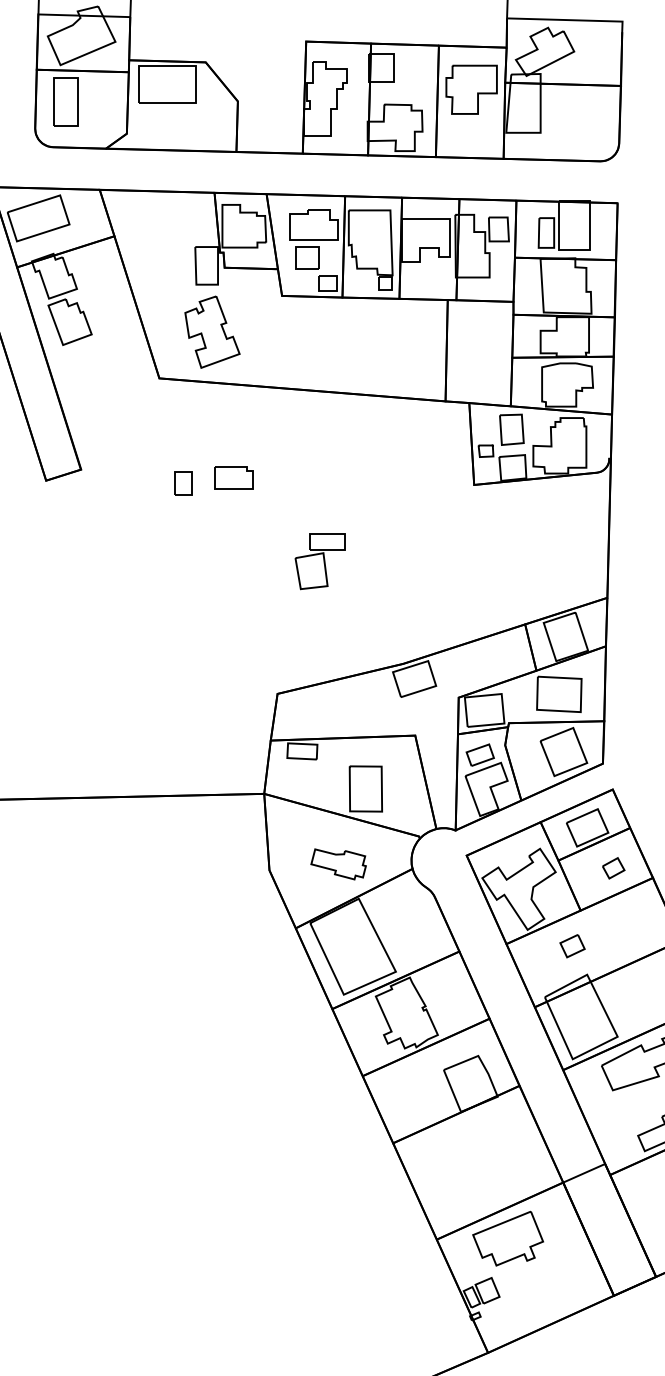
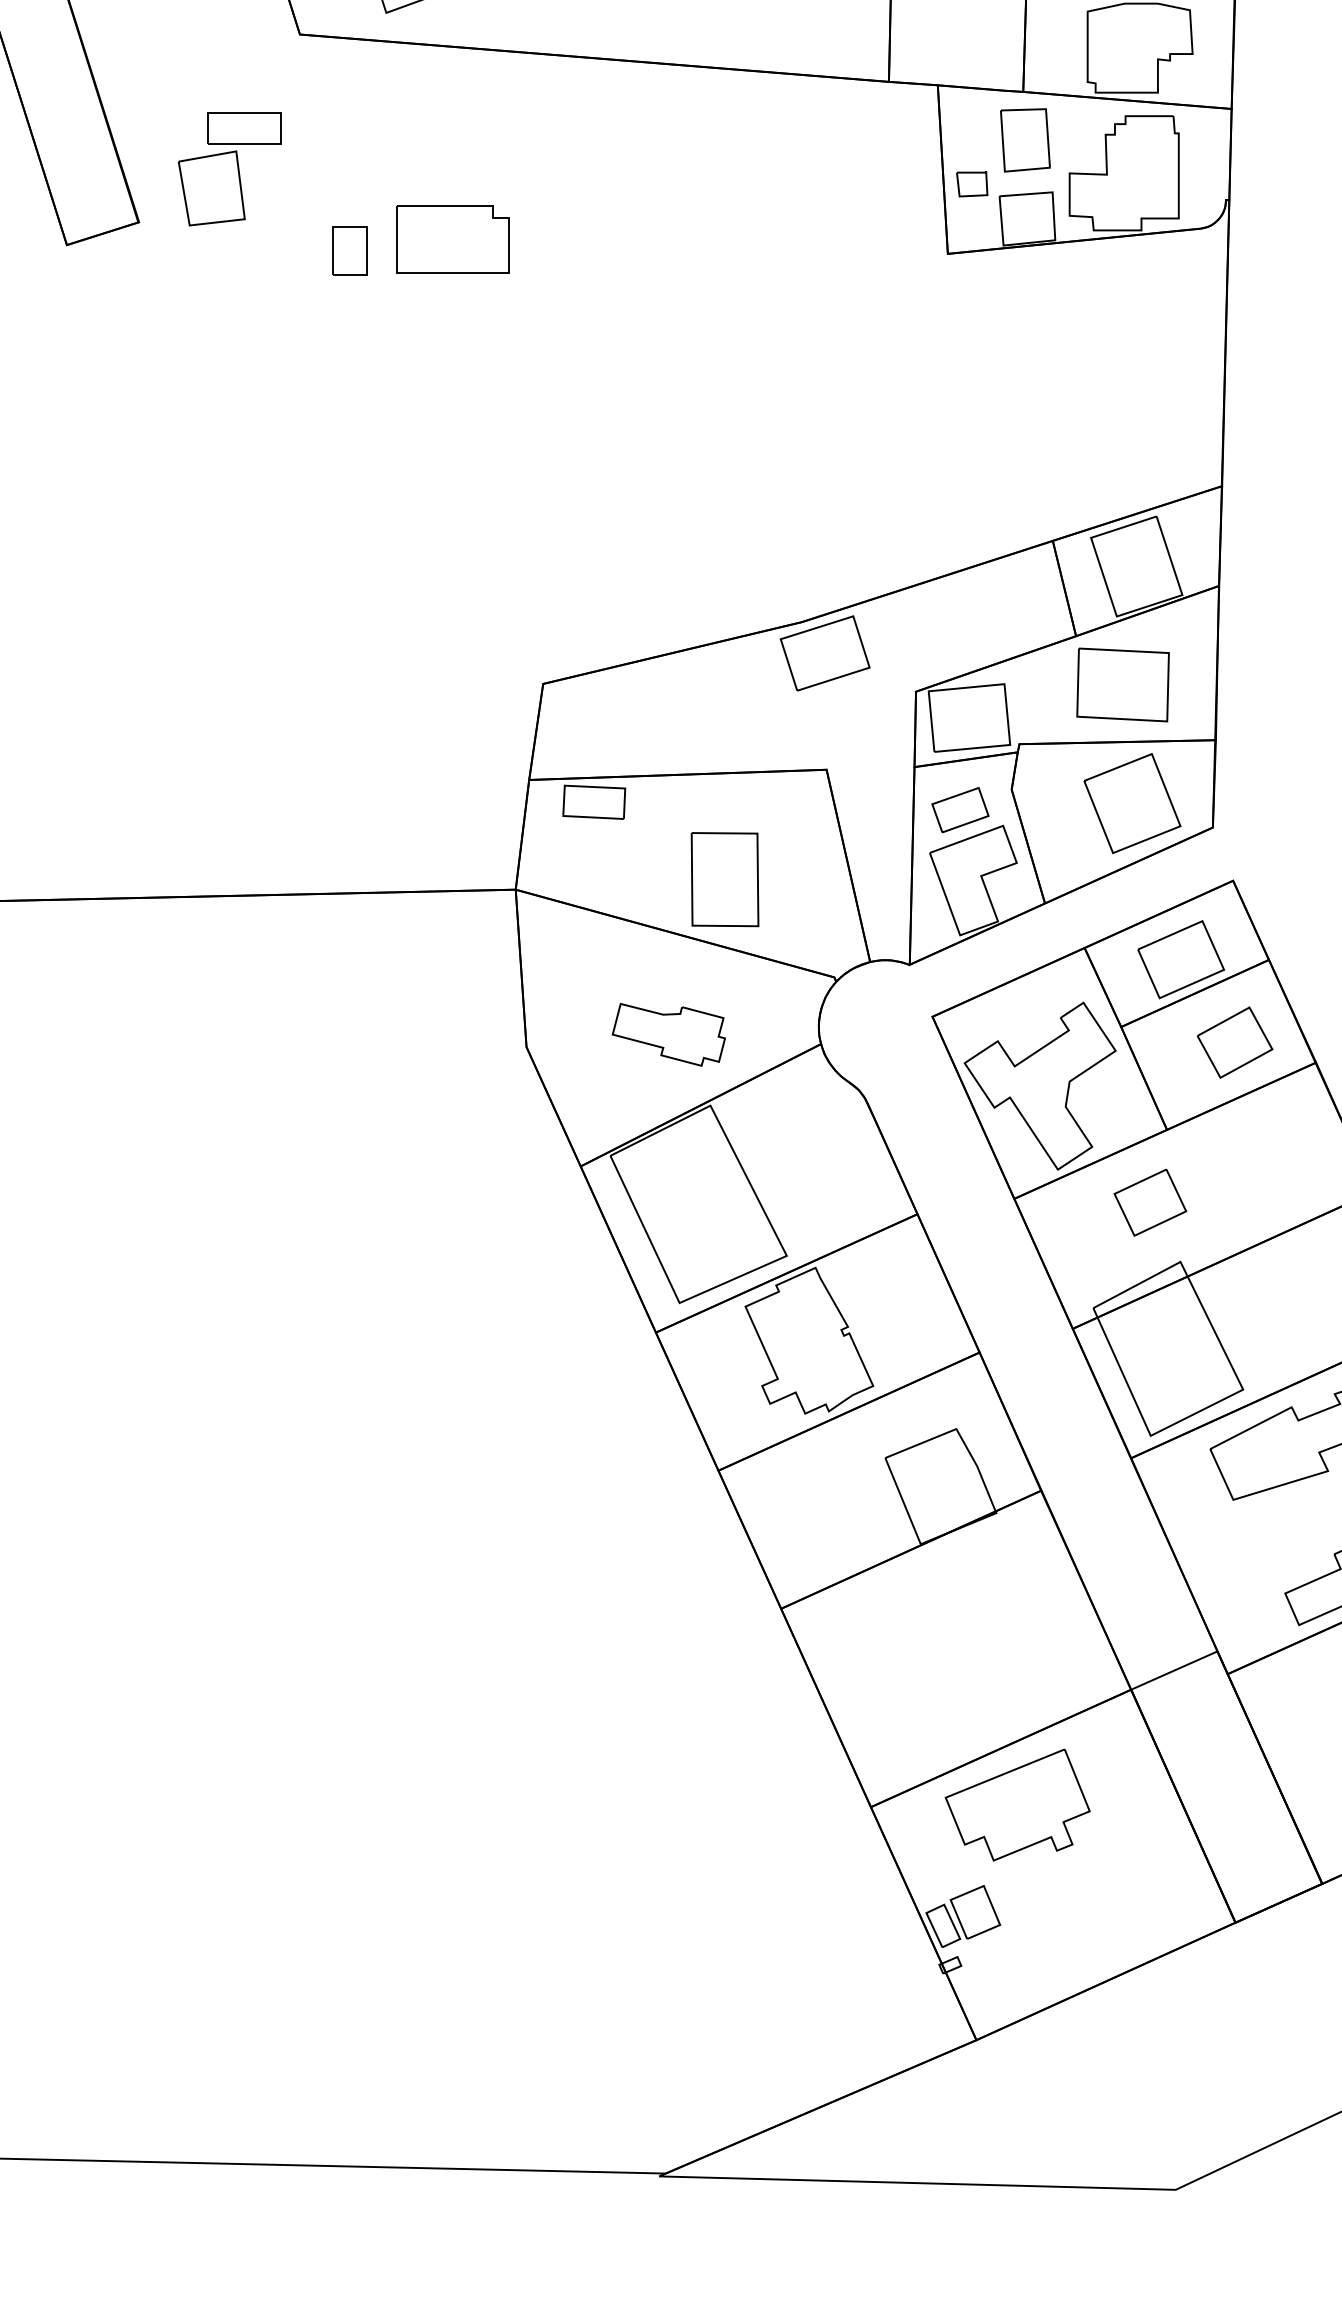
part: (233, 477) -> (452, 238), size x1.43
part: (319, 561) -> (228, 168), moved
part: (613, 868) -> (1234, 1043), size x1.67
part: (572, 946) -> (1150, 1203), size x1.43

